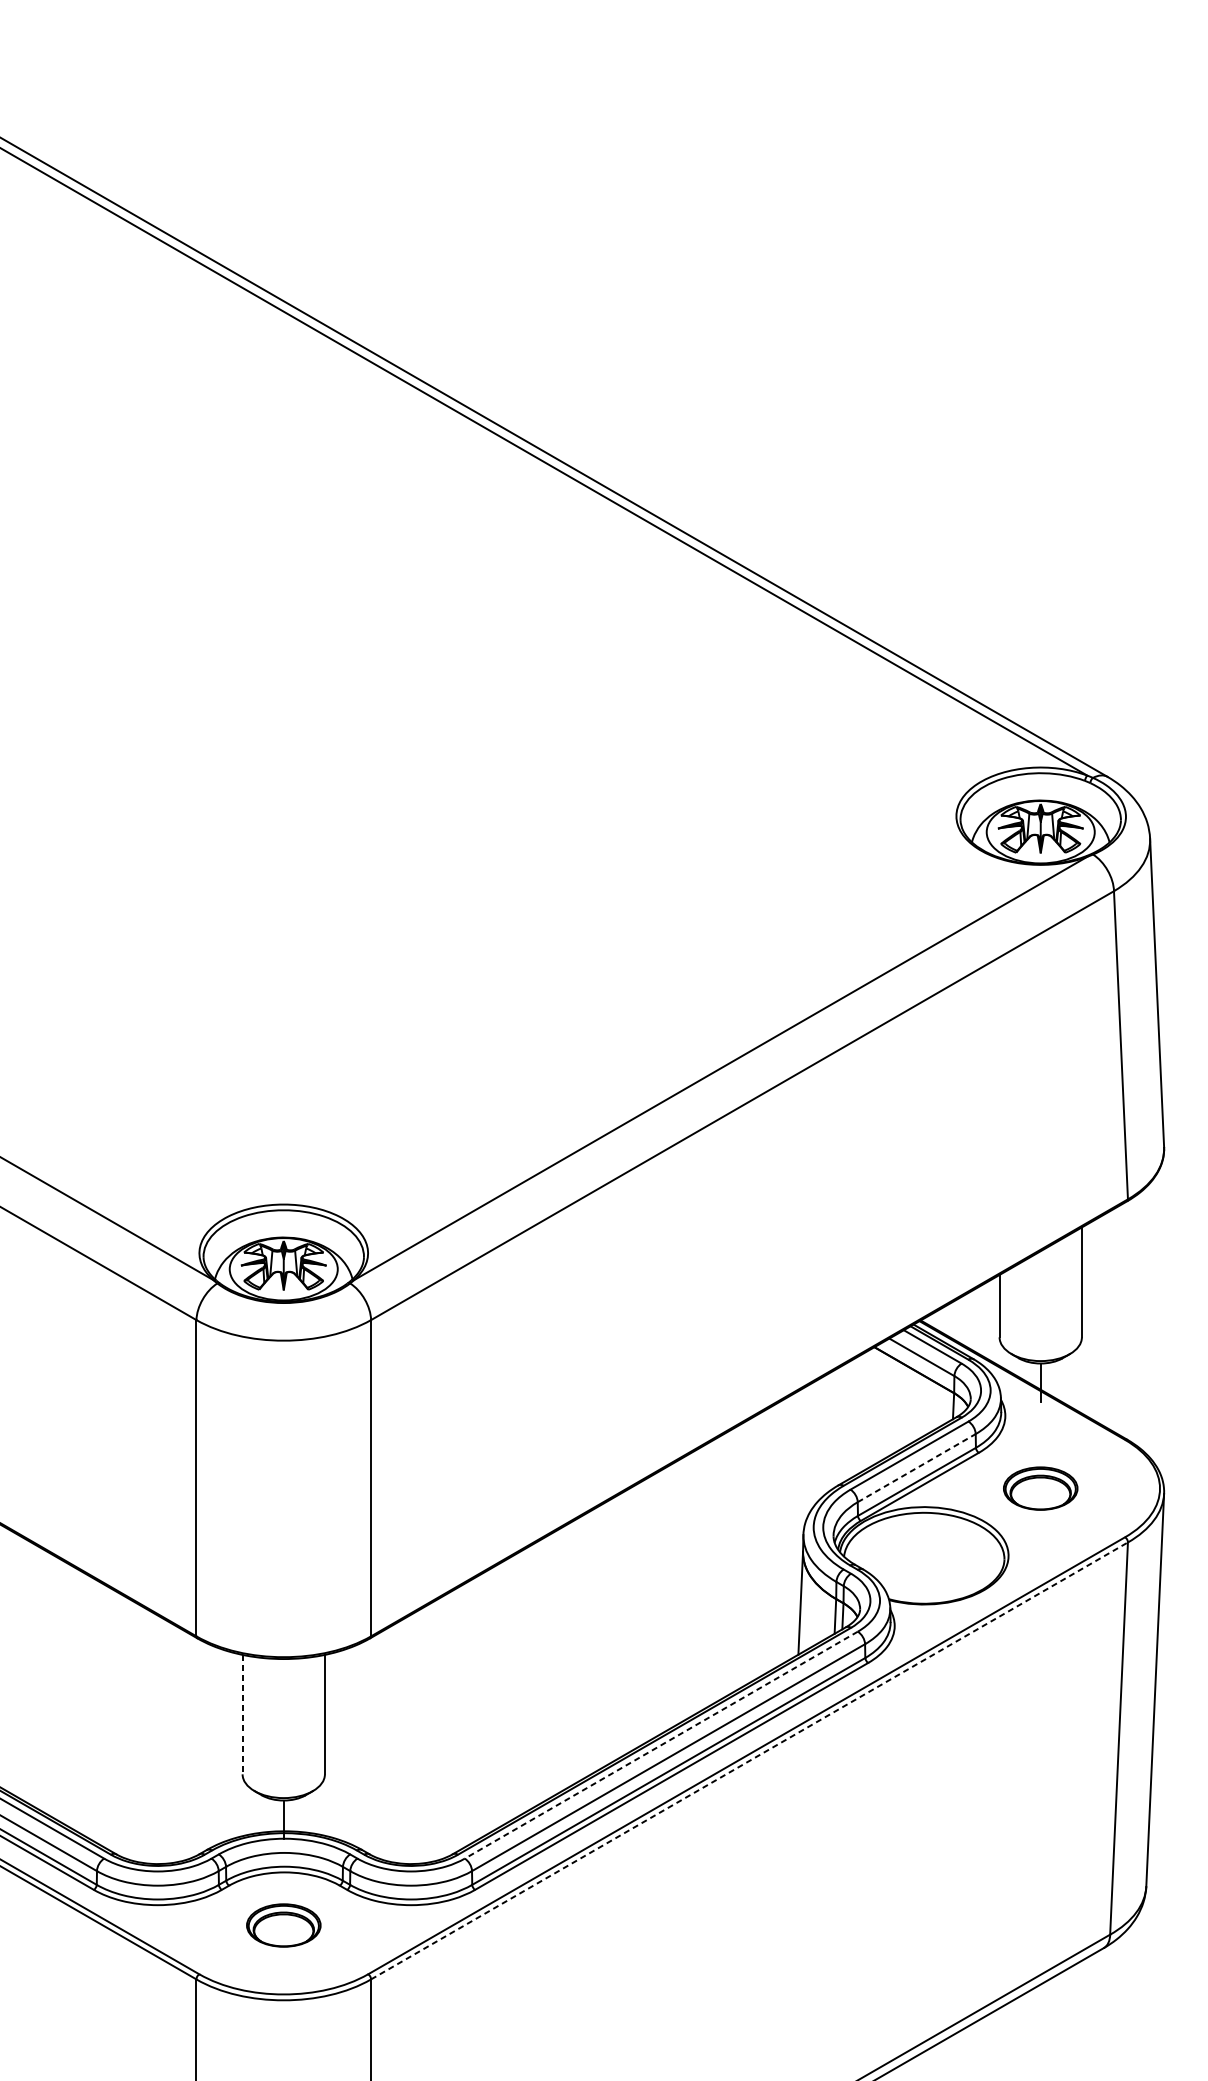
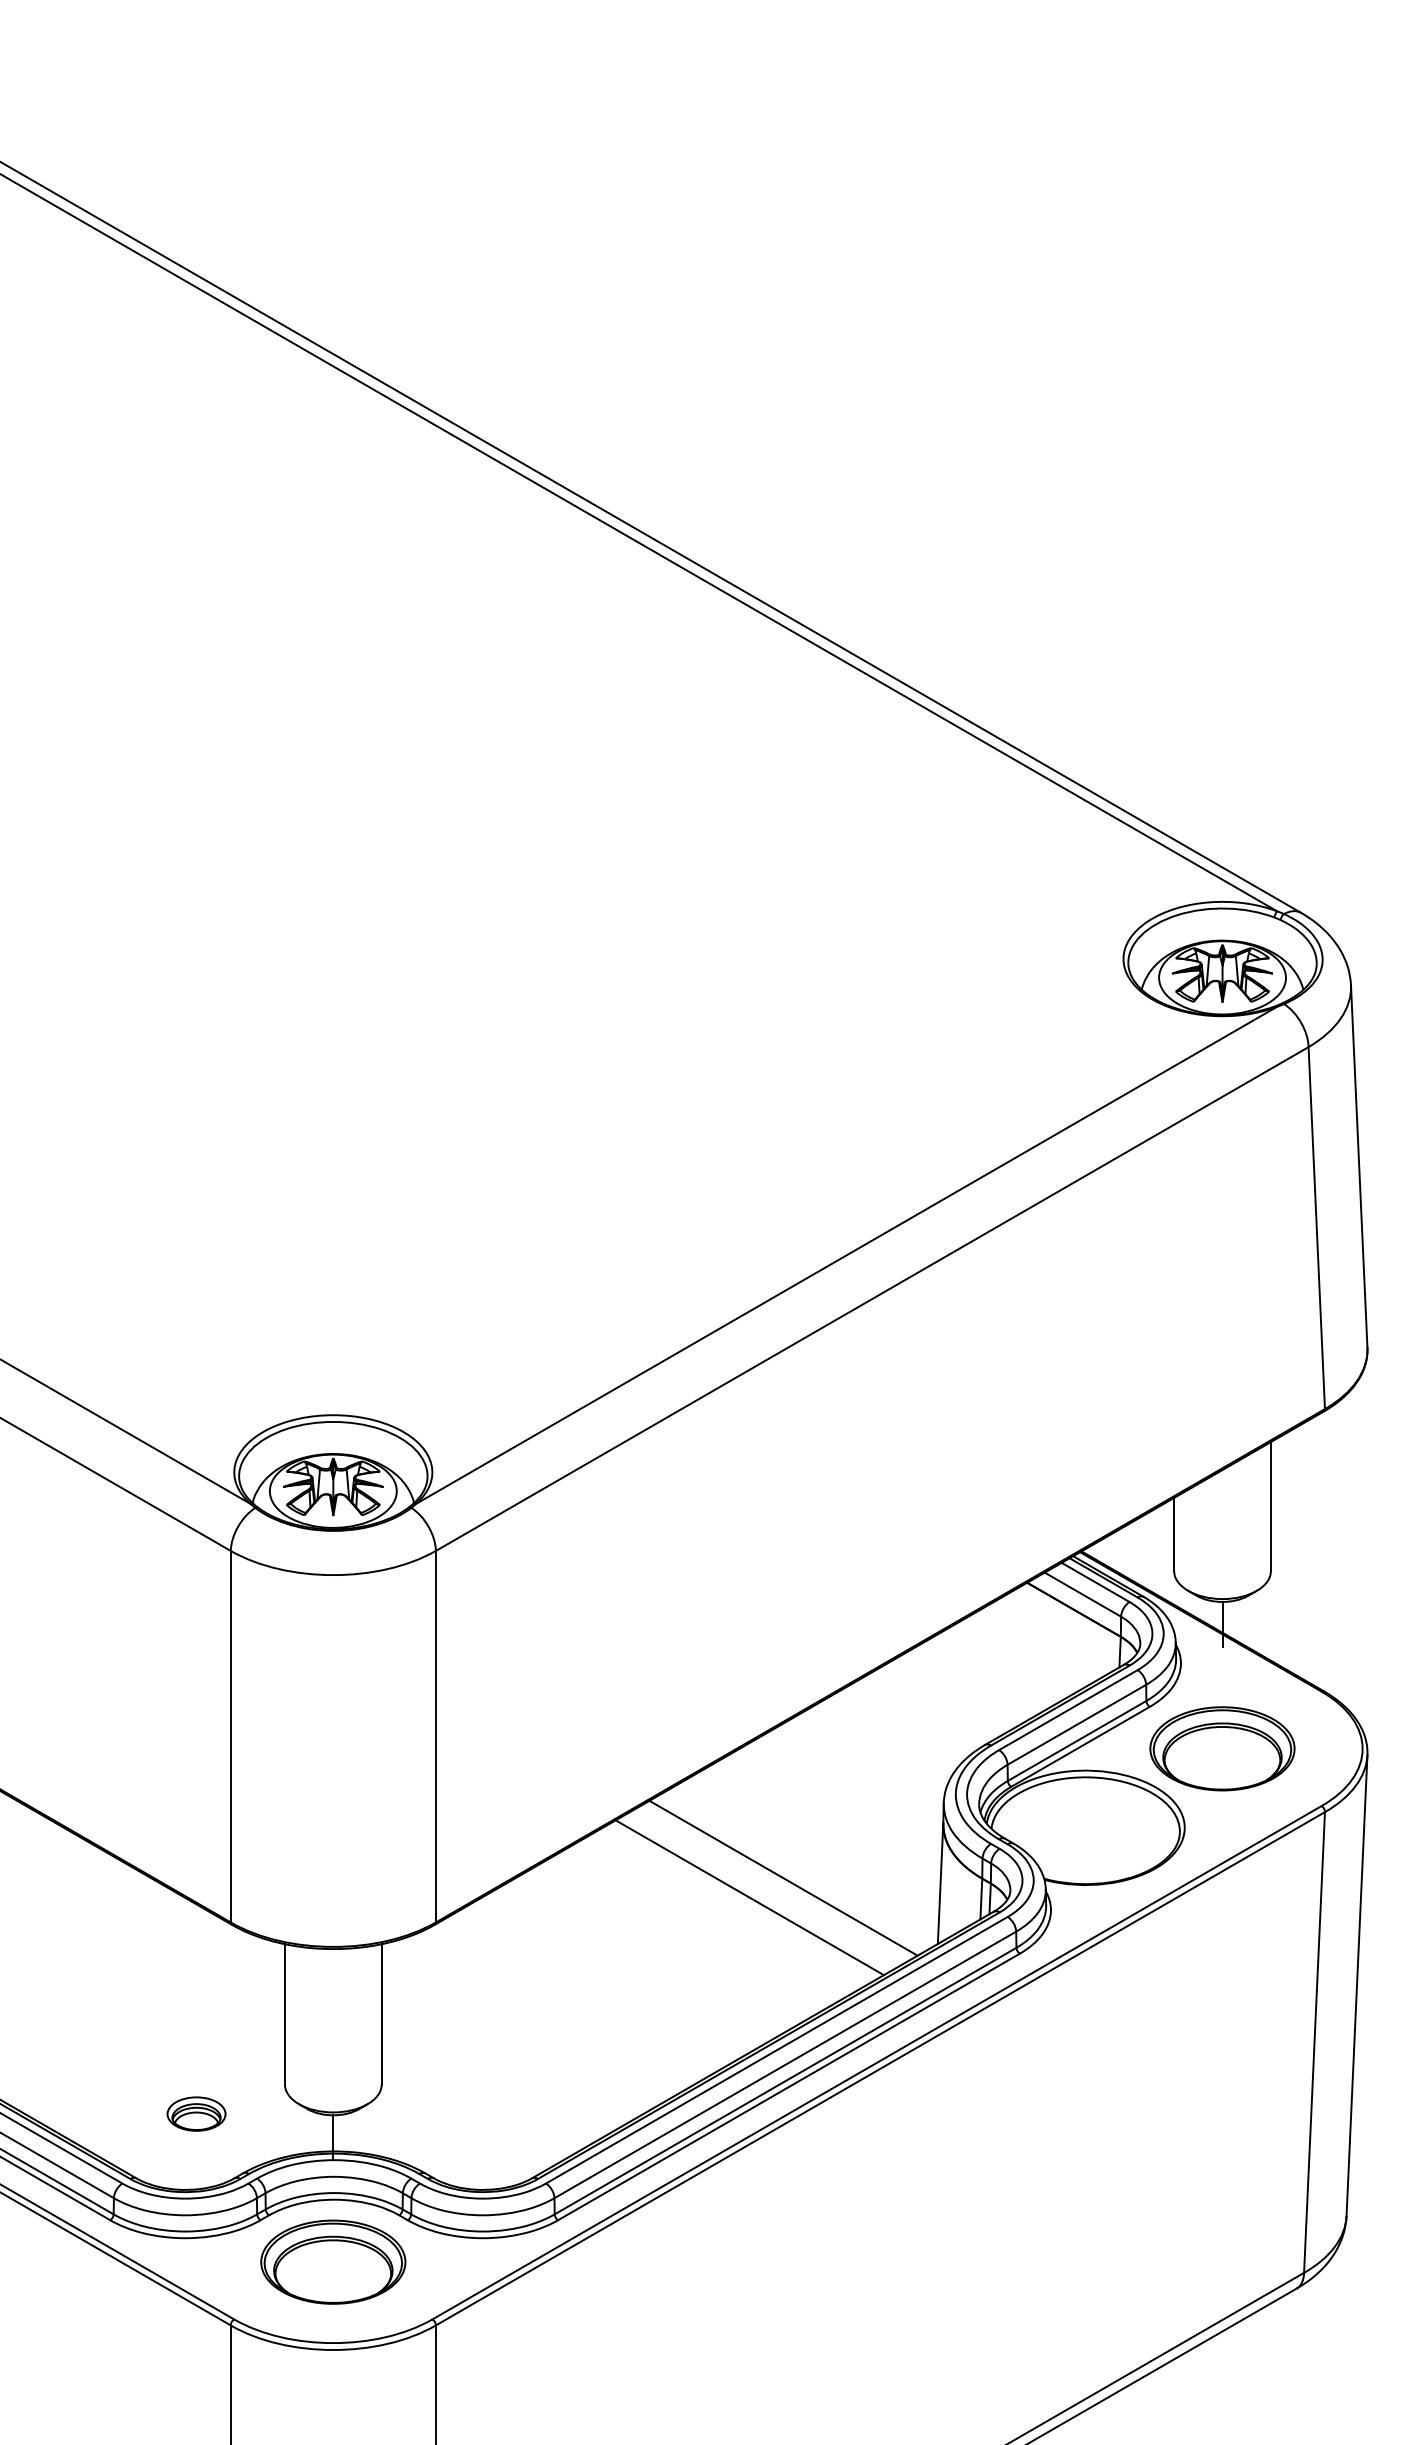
line: (917, 1467) -> (1077, 1724), dashed -> solid
part: (1040, 1488) -> (1222, 1748), size x1.67
line: (666, 1598) -> (783, 1877), added
line: (638, 1615) -> (749, 1897), added
line: (242, 1714) -> (284, 2014), dashed -> solid
line: (661, 1745) -> (776, 2050), dashed -> solid
line: (749, 1760) -> (880, 2068), dashed -> solid
part: (167, 1799) -> (196, 2113), added
part: (283, 1925) -> (333, 2261), size x1.67

